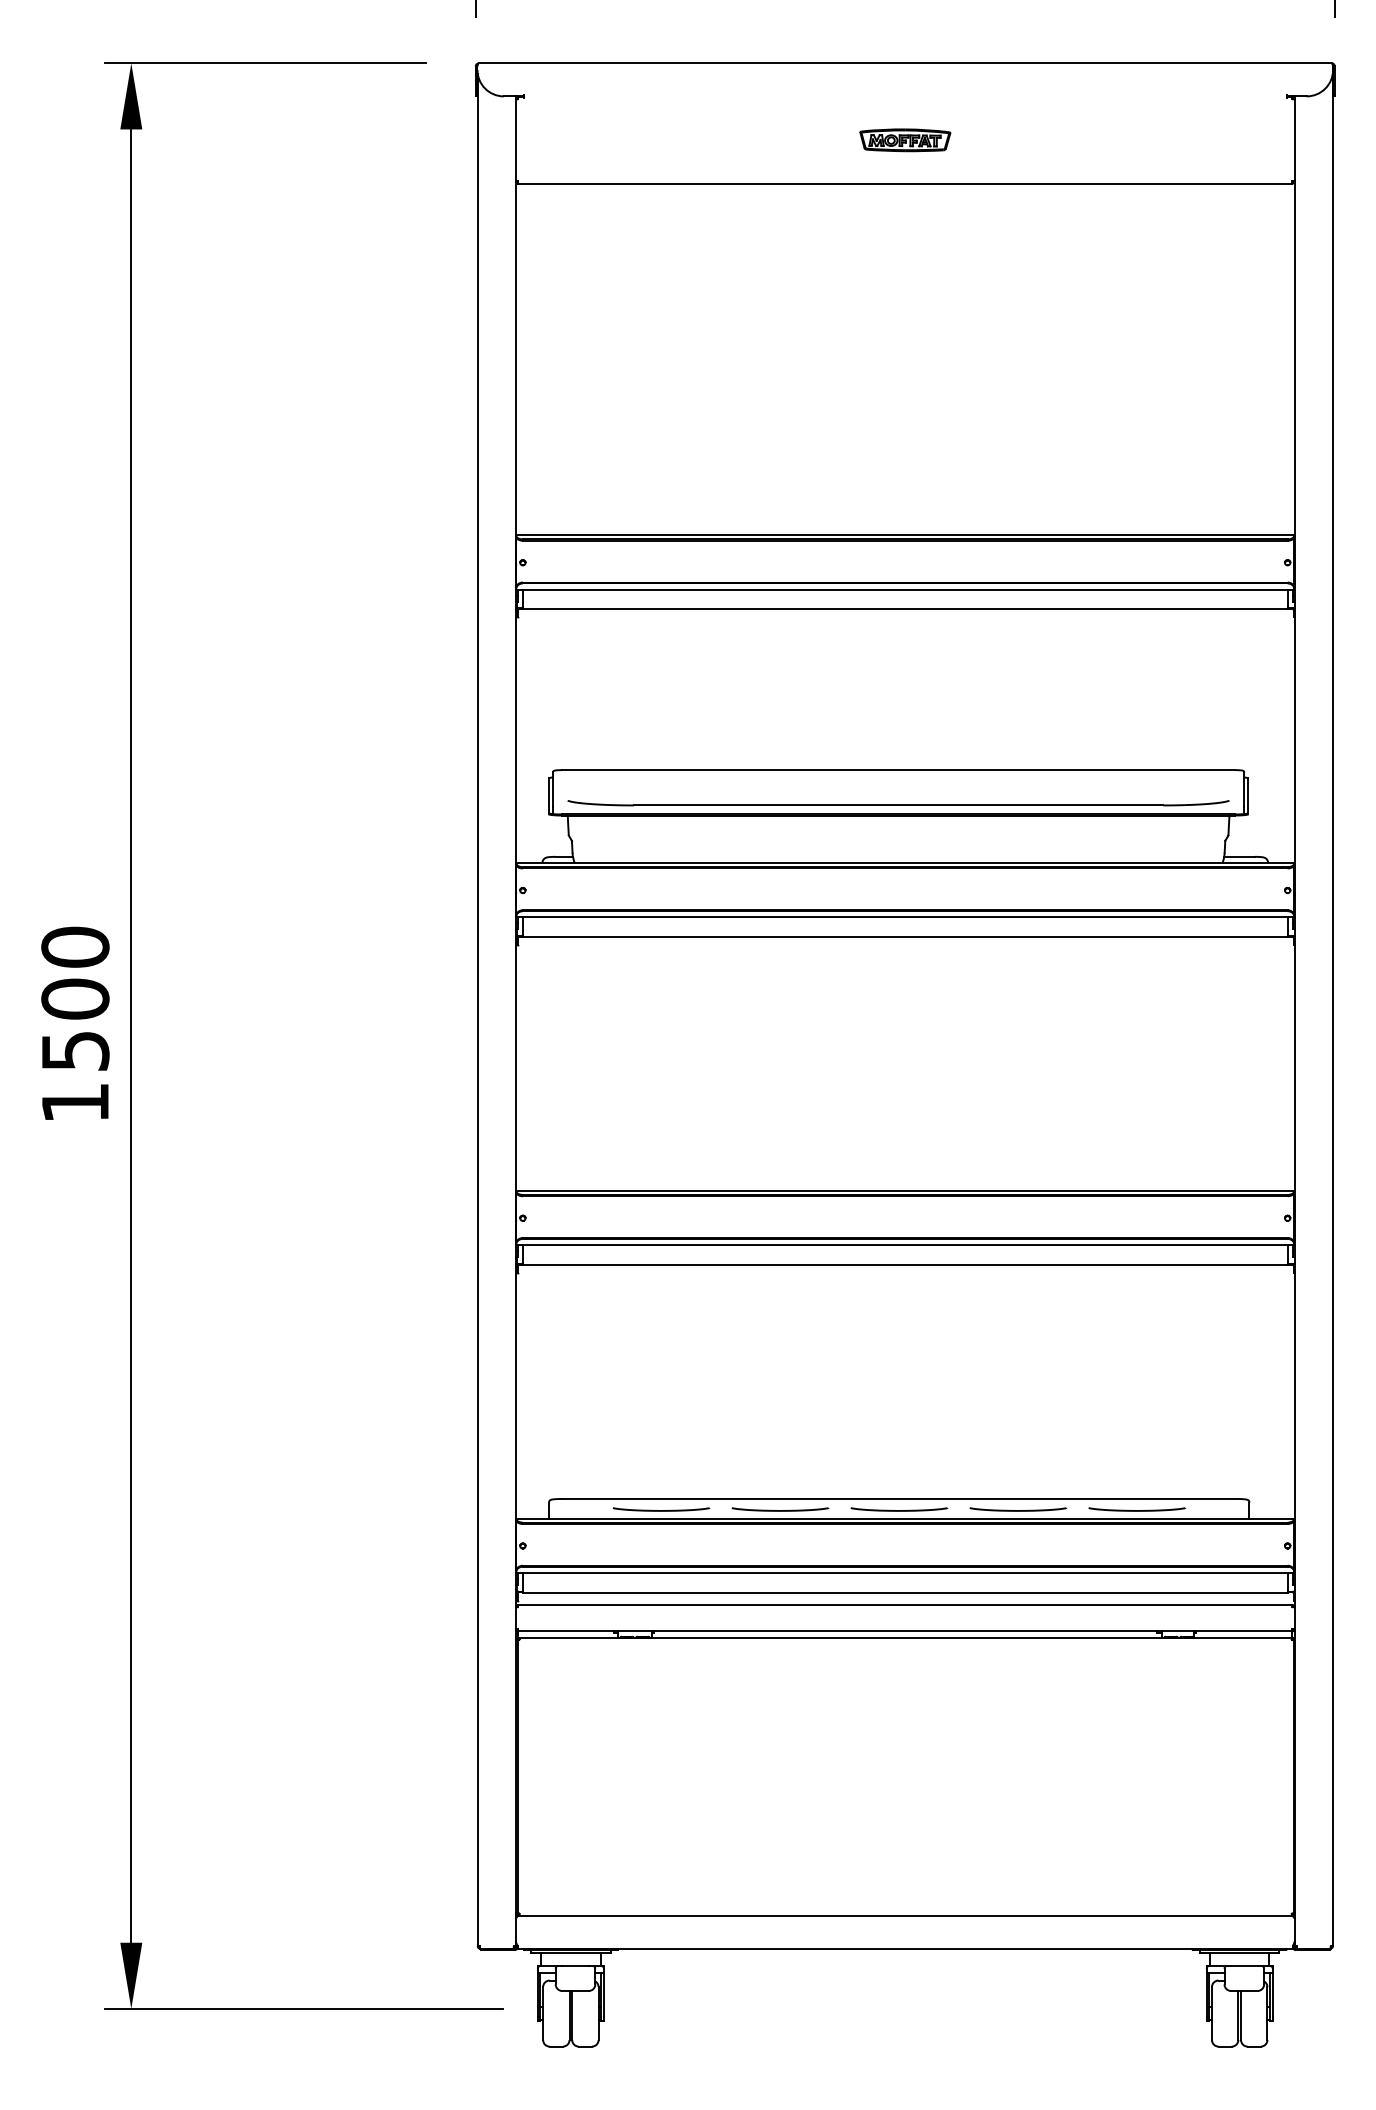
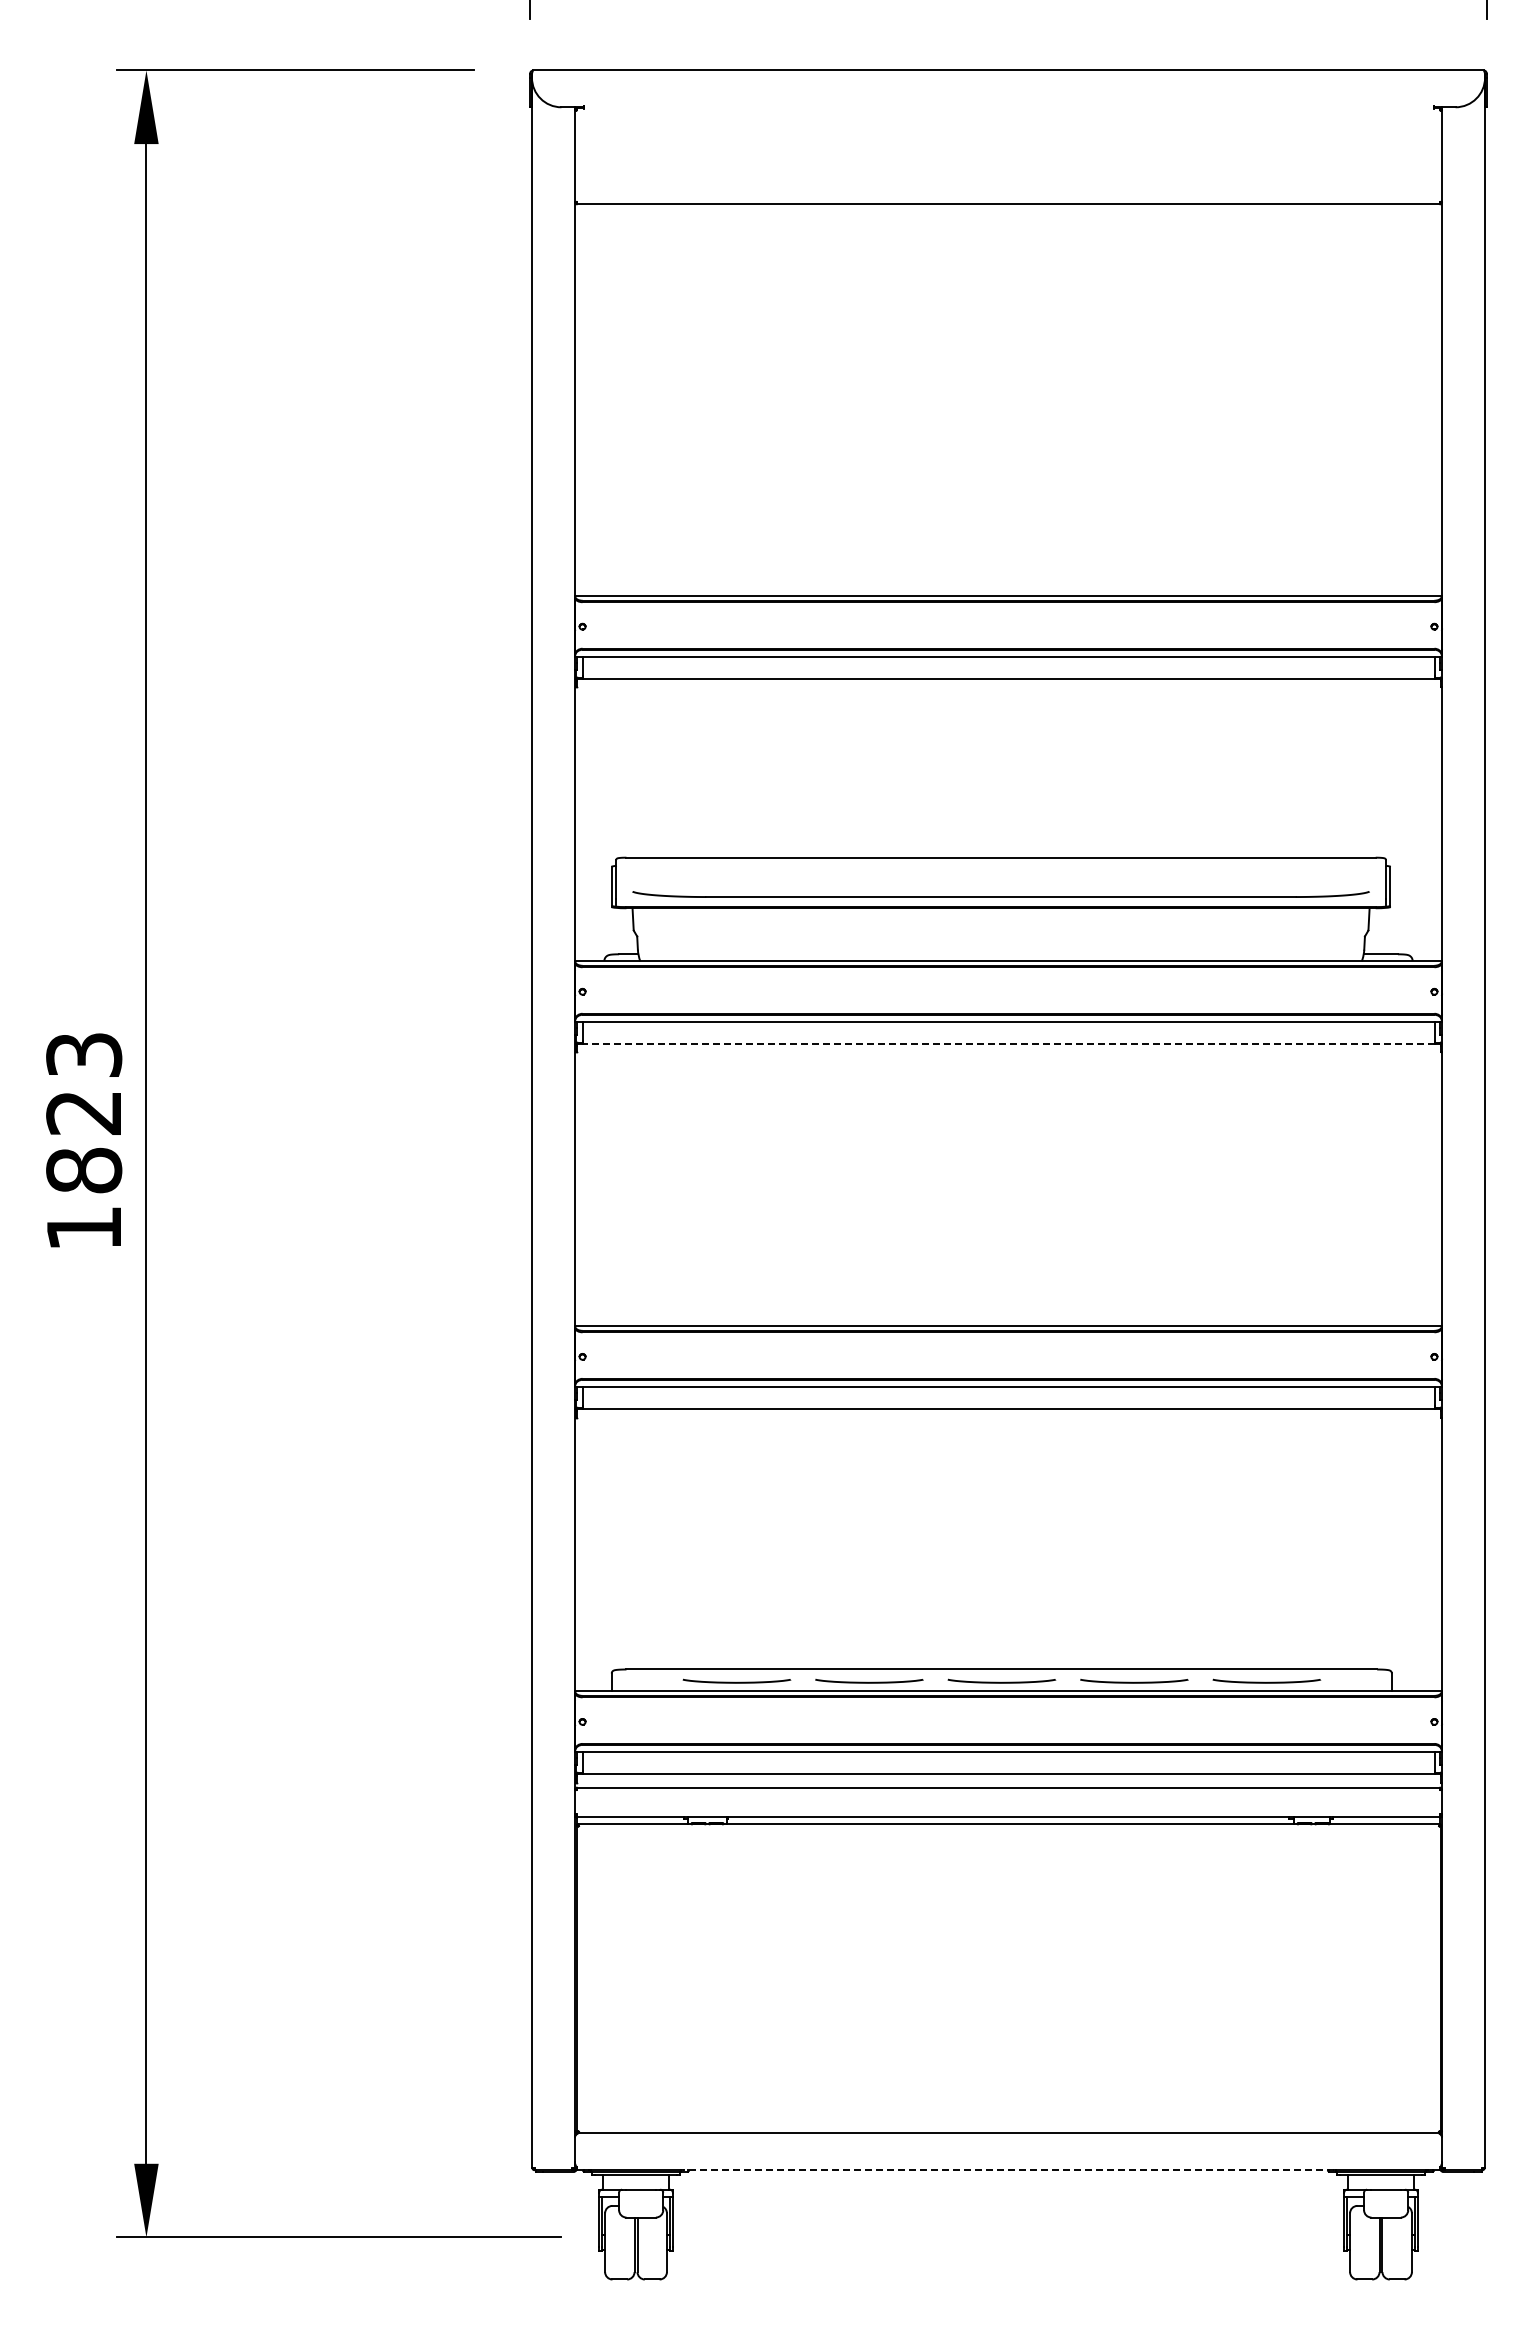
part: (905, 140) -> (1008, 156), removed
line: (906, 936) -> (1009, 1043), solid -> dashed
text: (75, 998) -> (84, 1112), 1500 -> 1823
line: (905, 1948) -> (1008, 2170), solid -> dashed

